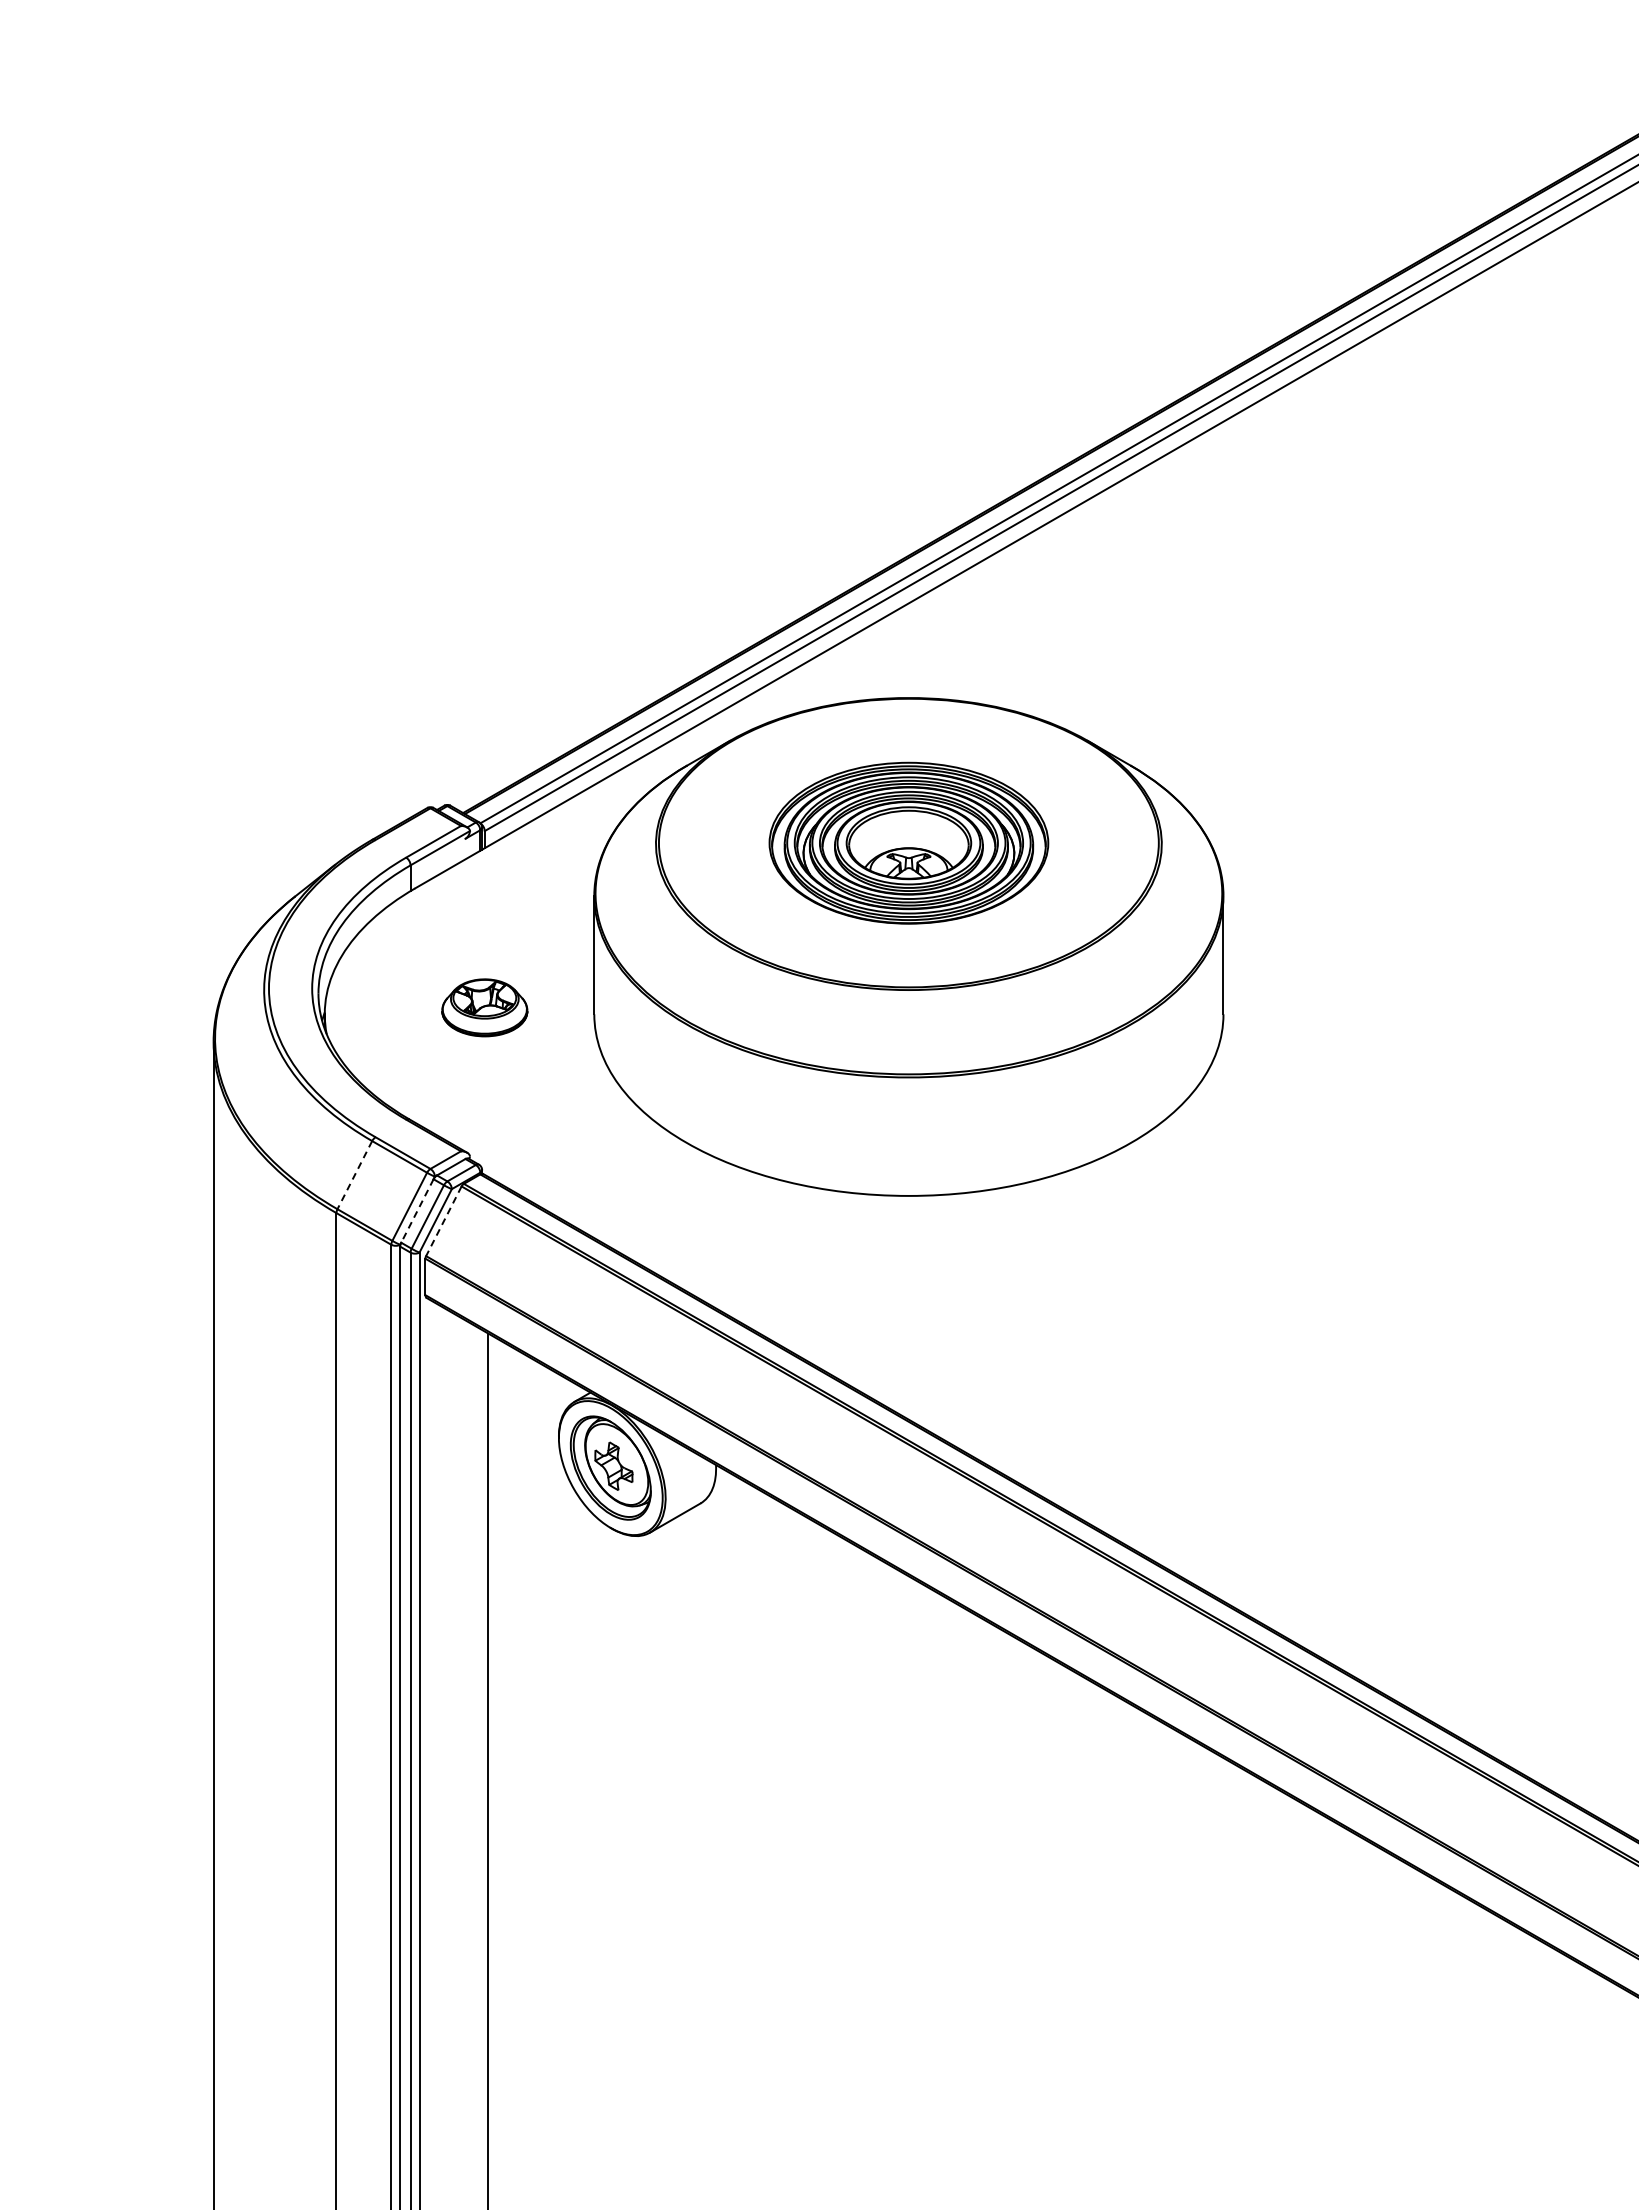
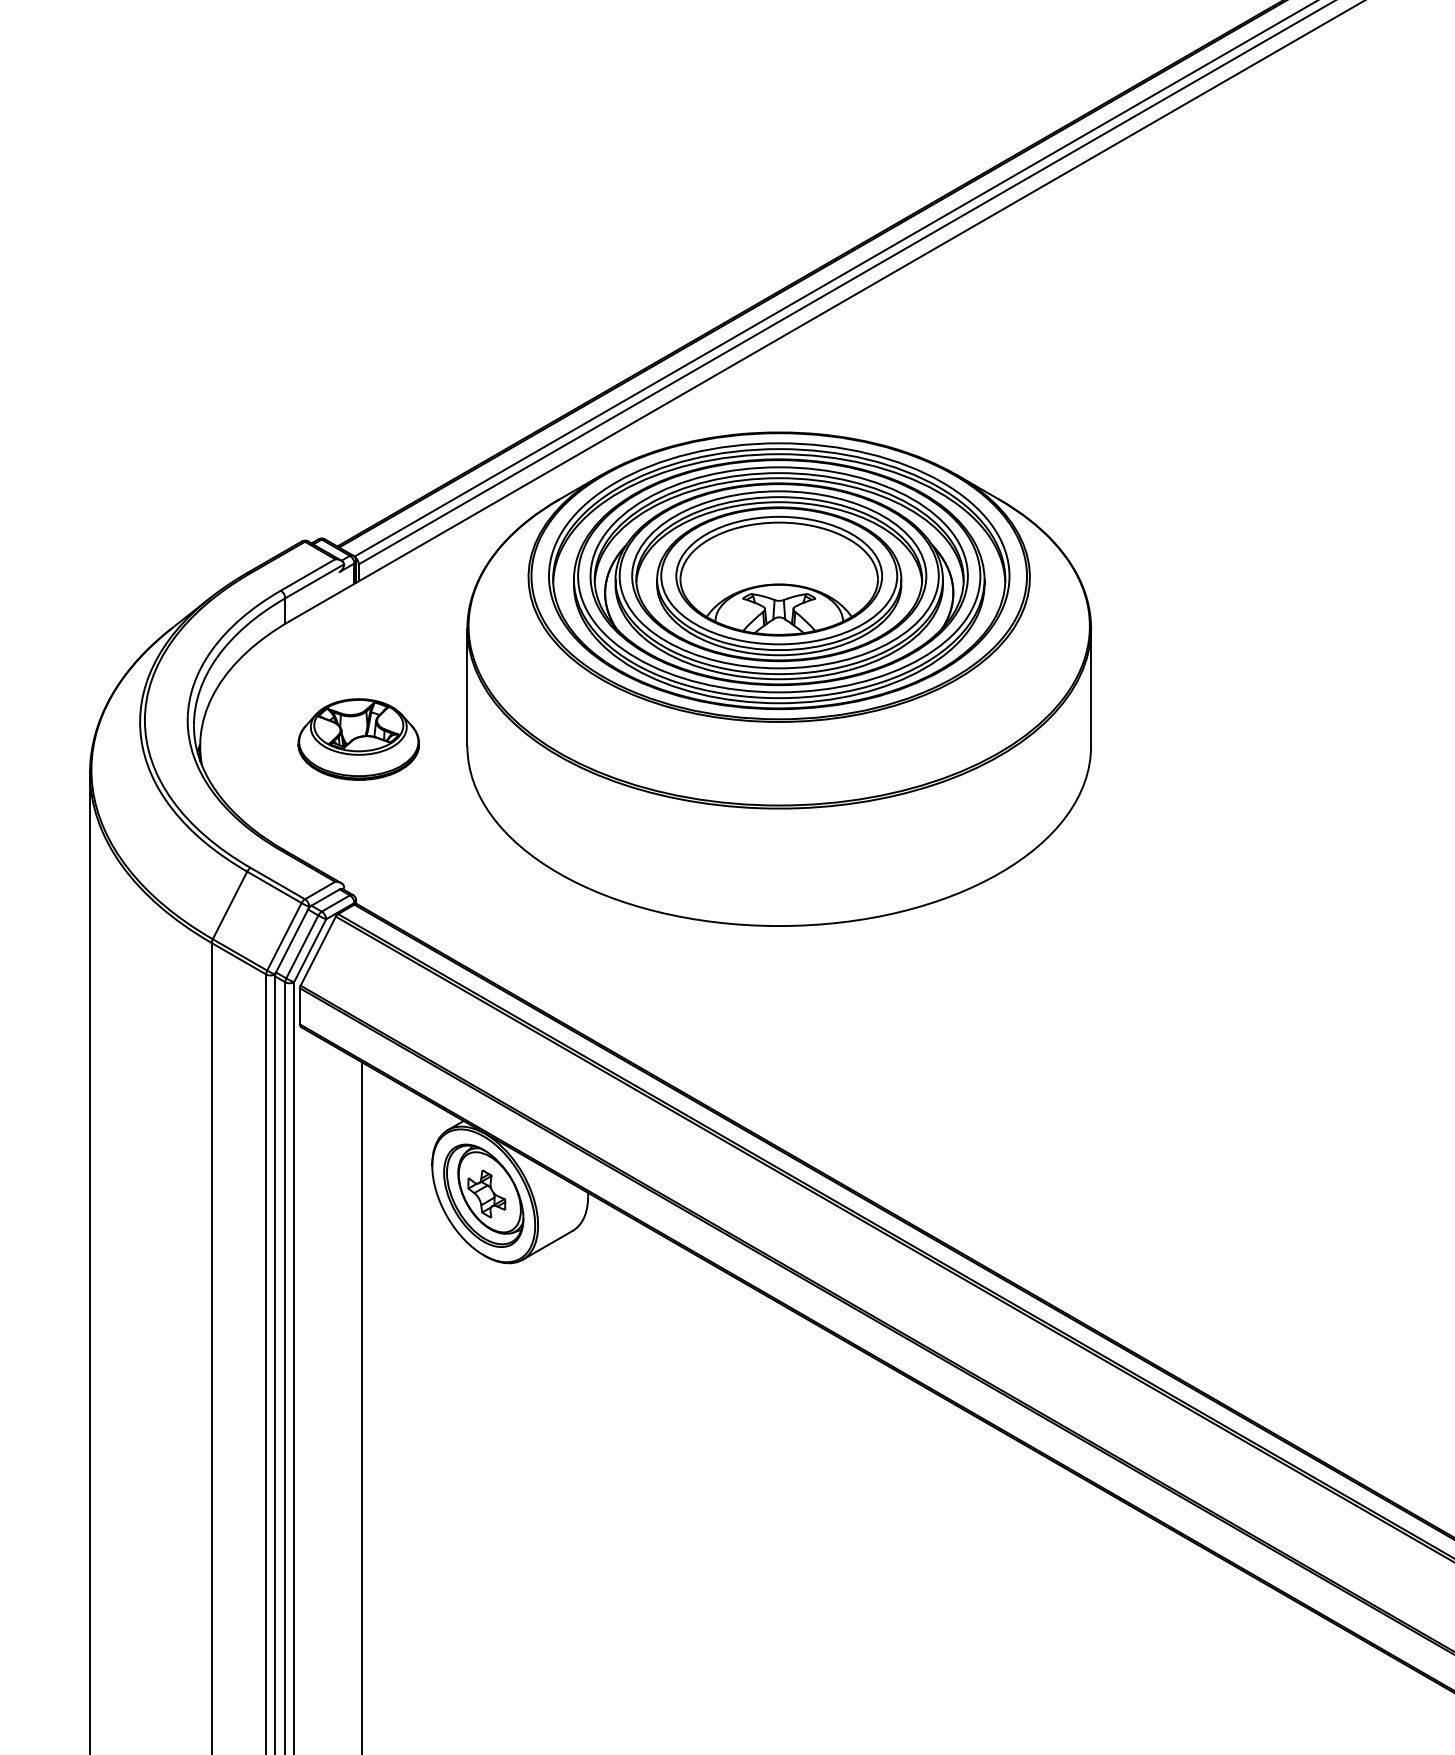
part: (908, 843) -> (778, 576), size x1.67
part: (484, 1007) -> (358, 739), size x1.43
line: (354, 1175) -> (229, 905), dashed -> solid
line: (417, 1211) -> (292, 941), dashed -> solid
line: (443, 1221) -> (317, 951), dashed -> solid

